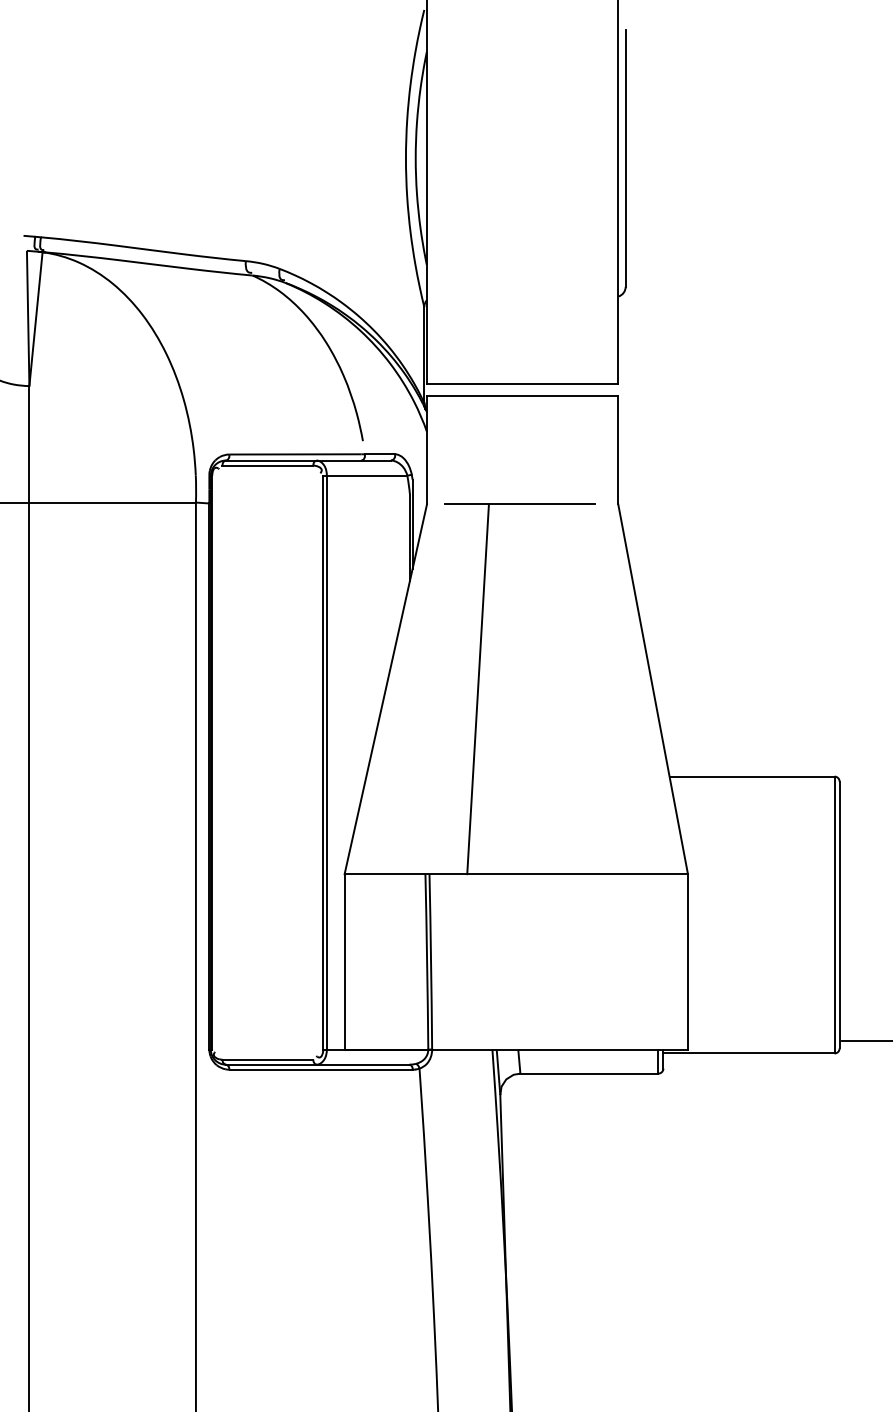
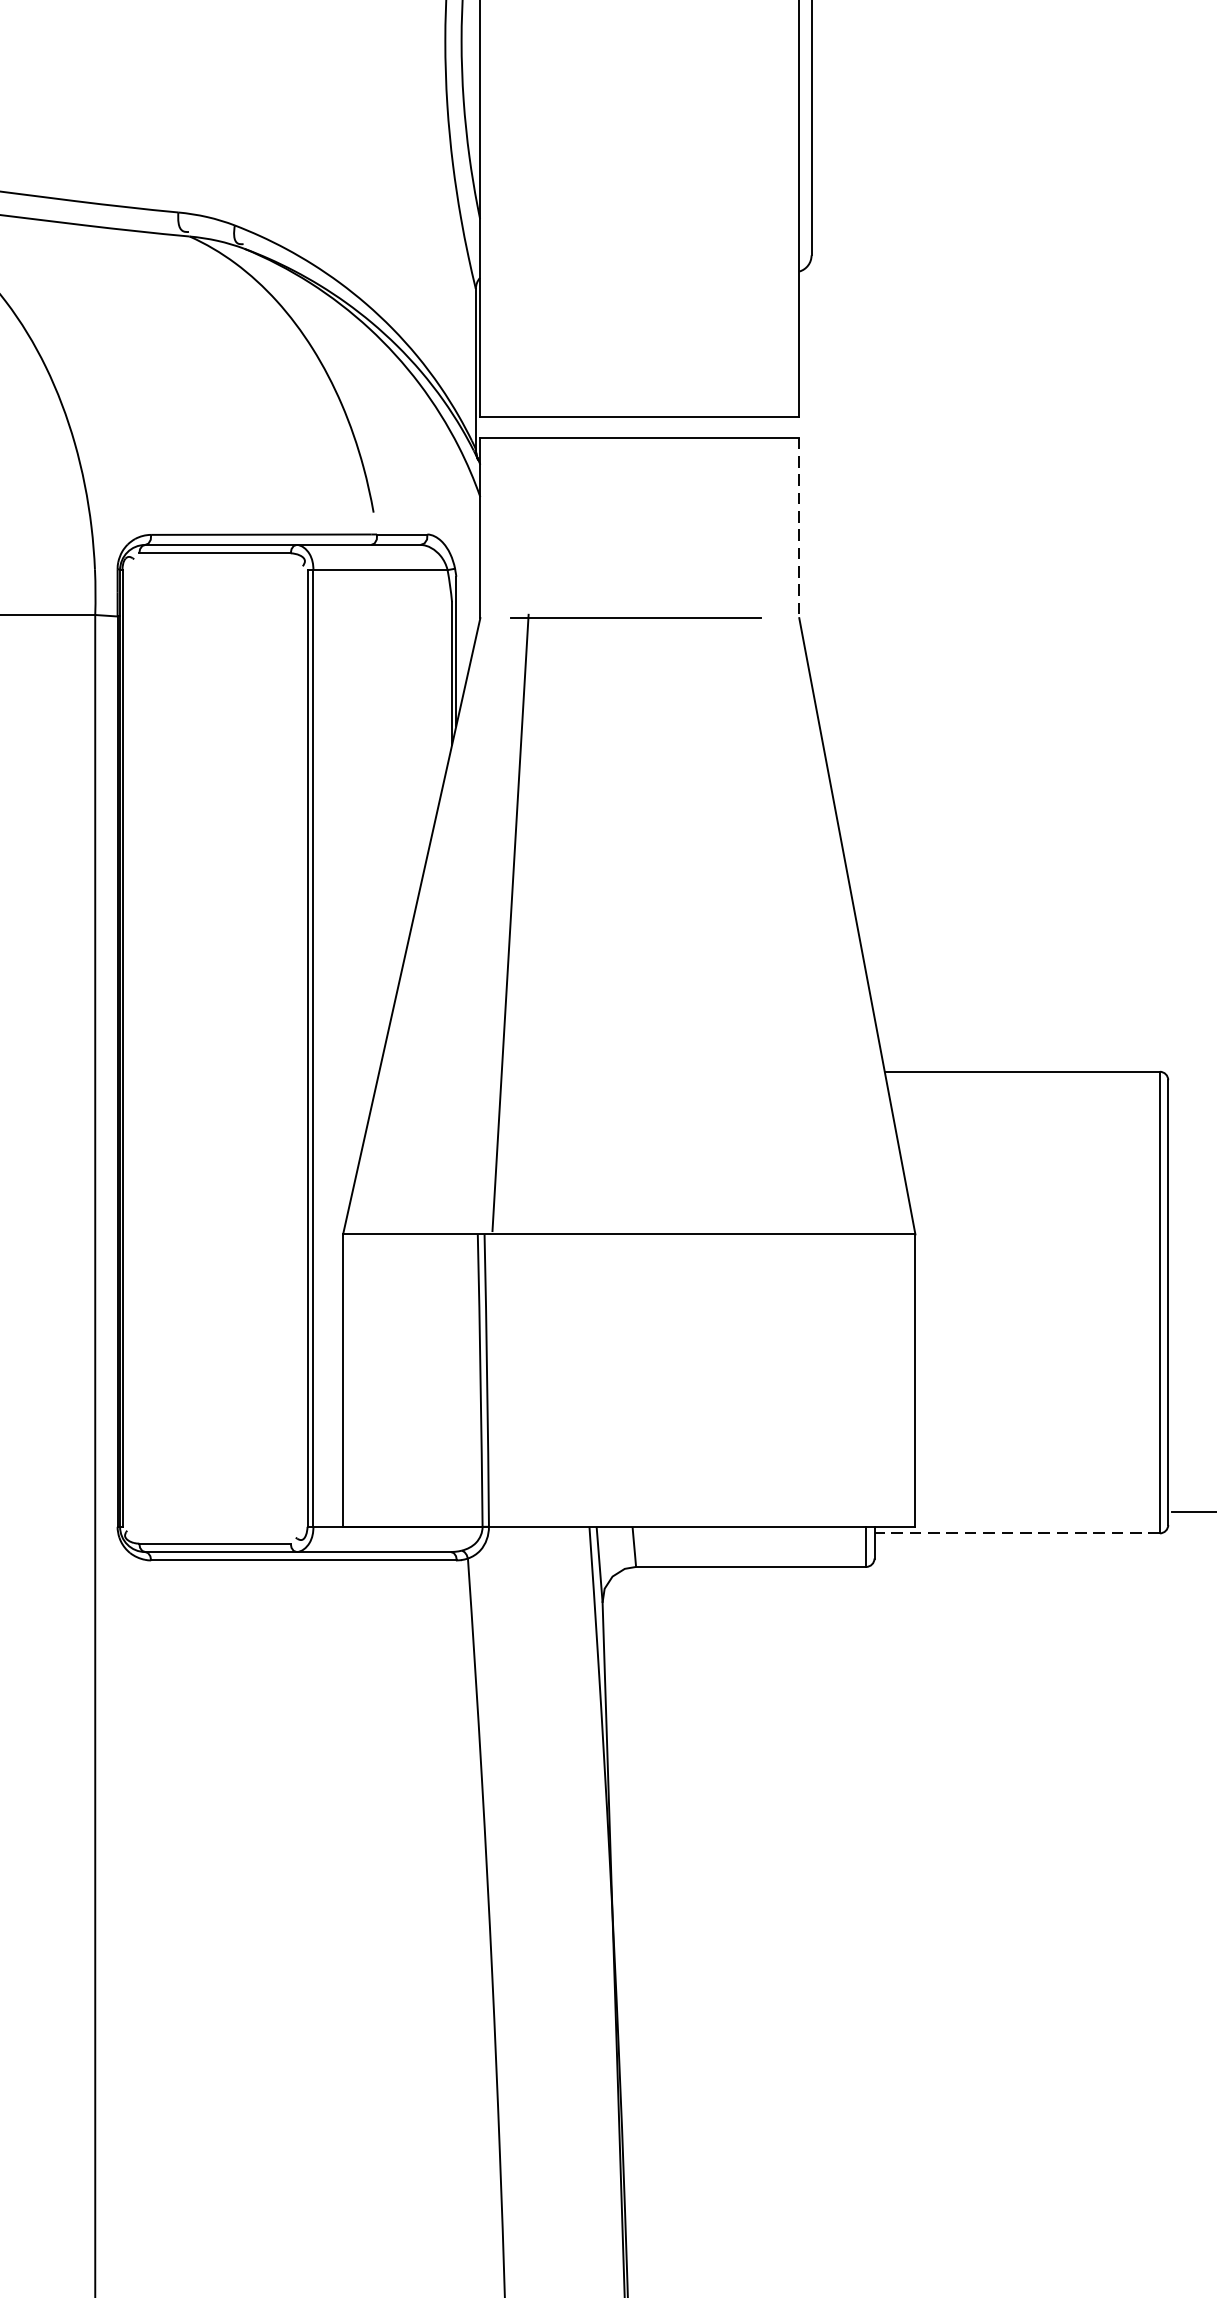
line: (618, 450) -> (799, 528), solid -> dashed
line: (477, 689) -> (509, 923), moved
line: (749, 1053) -> (1017, 1533), solid -> dashed

